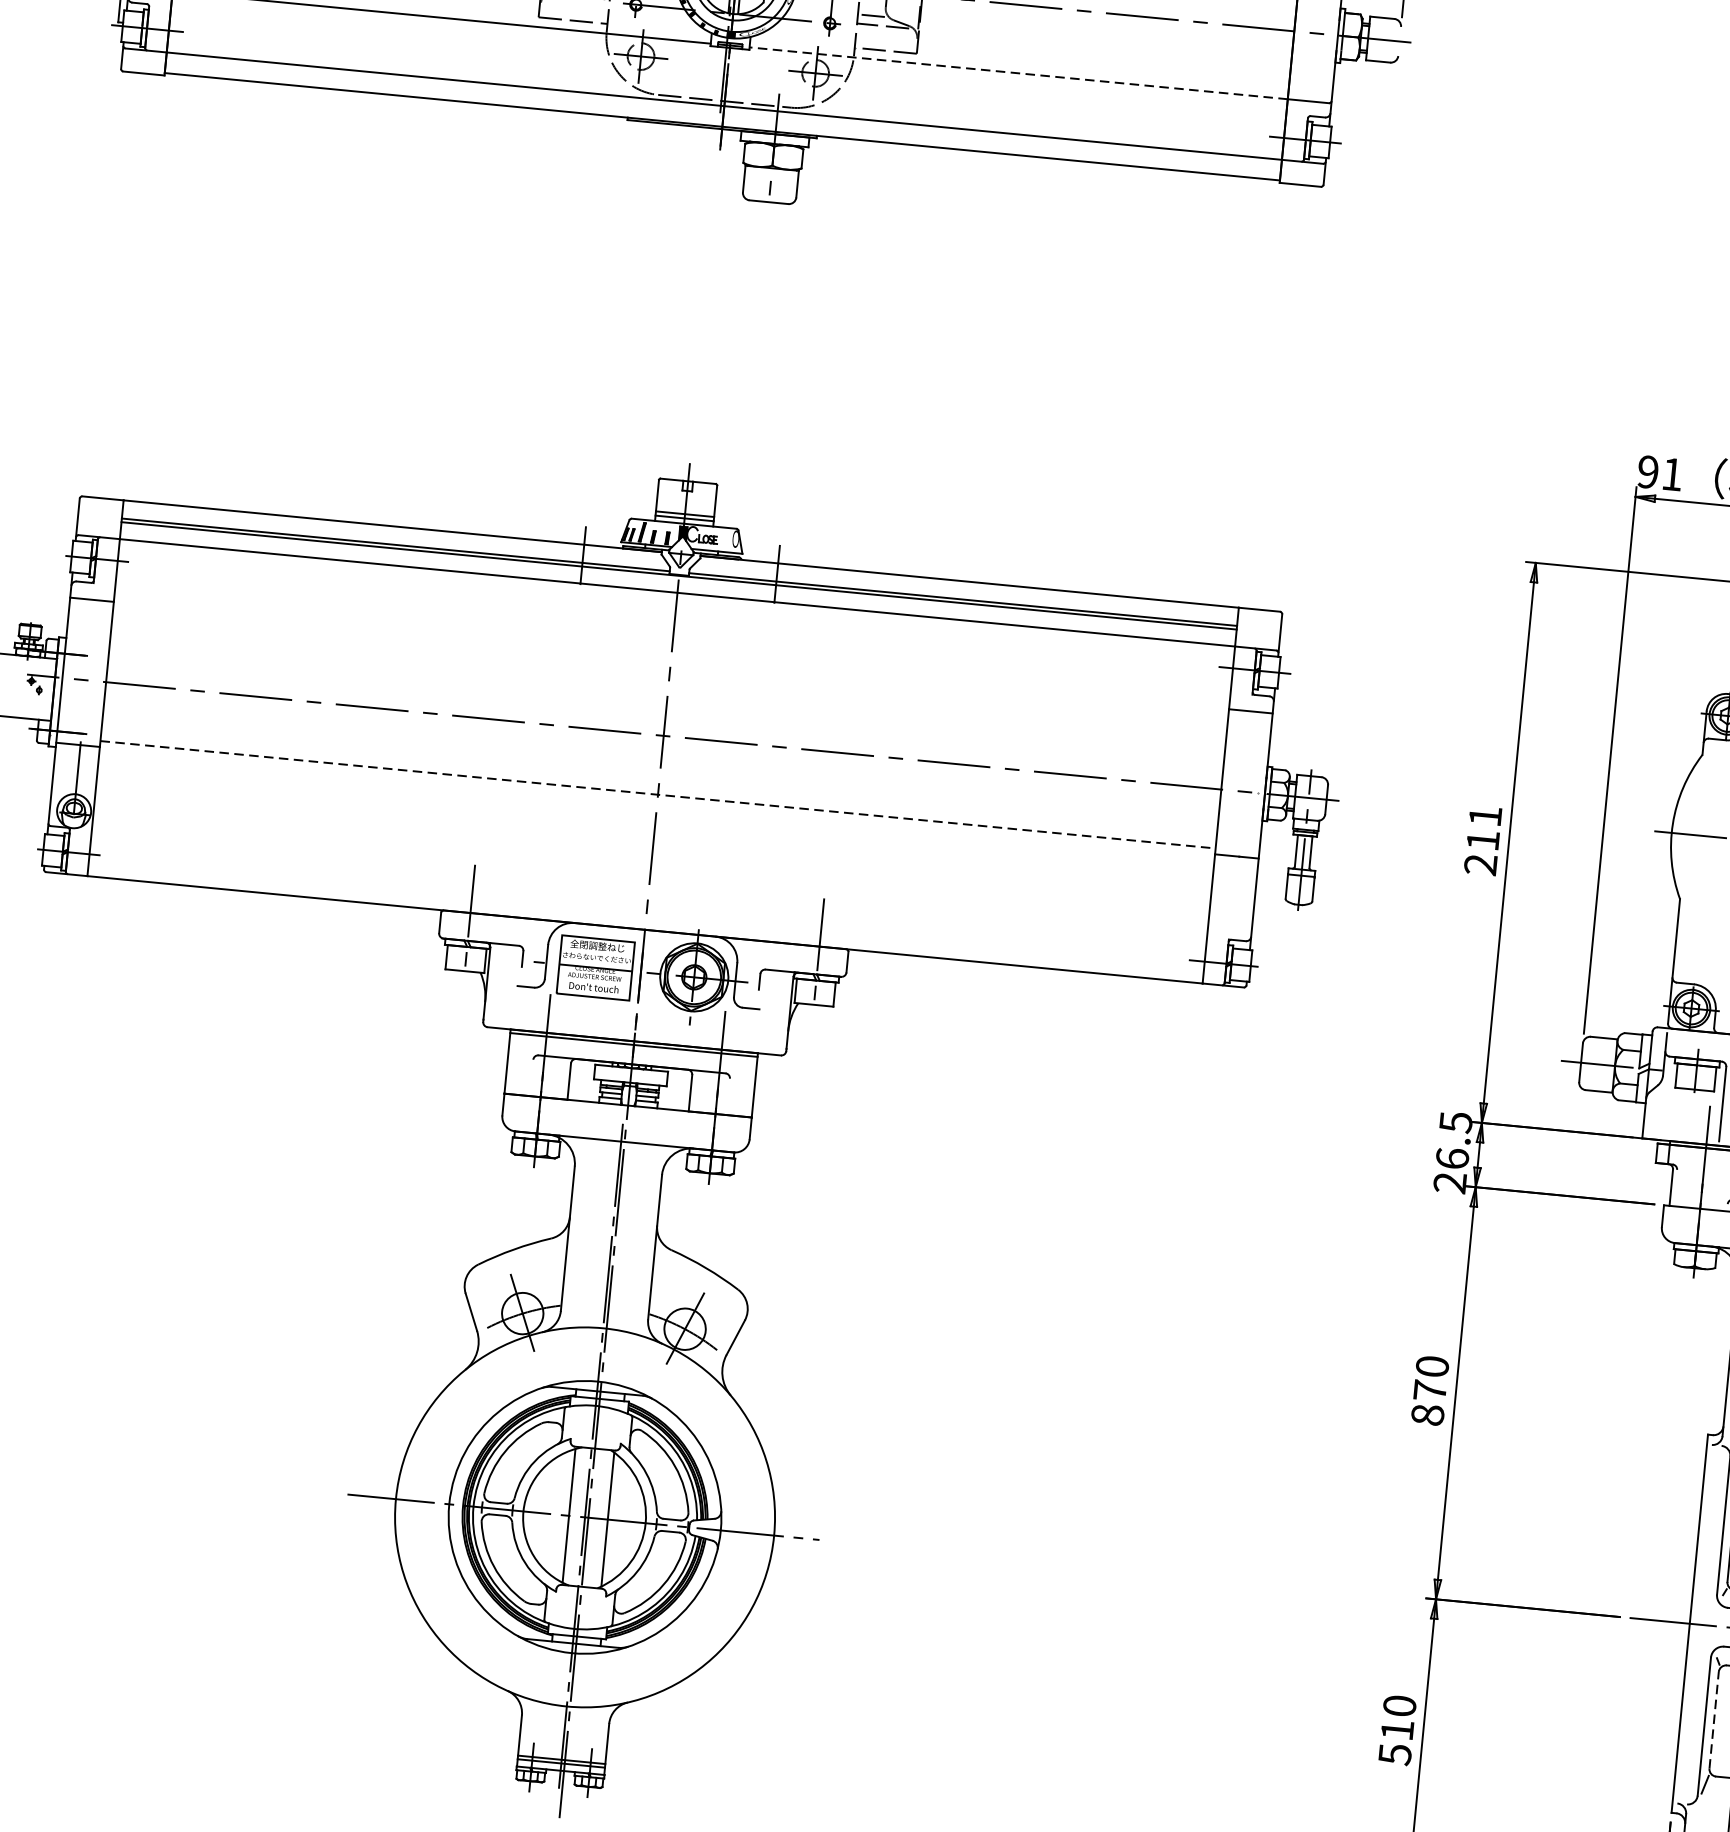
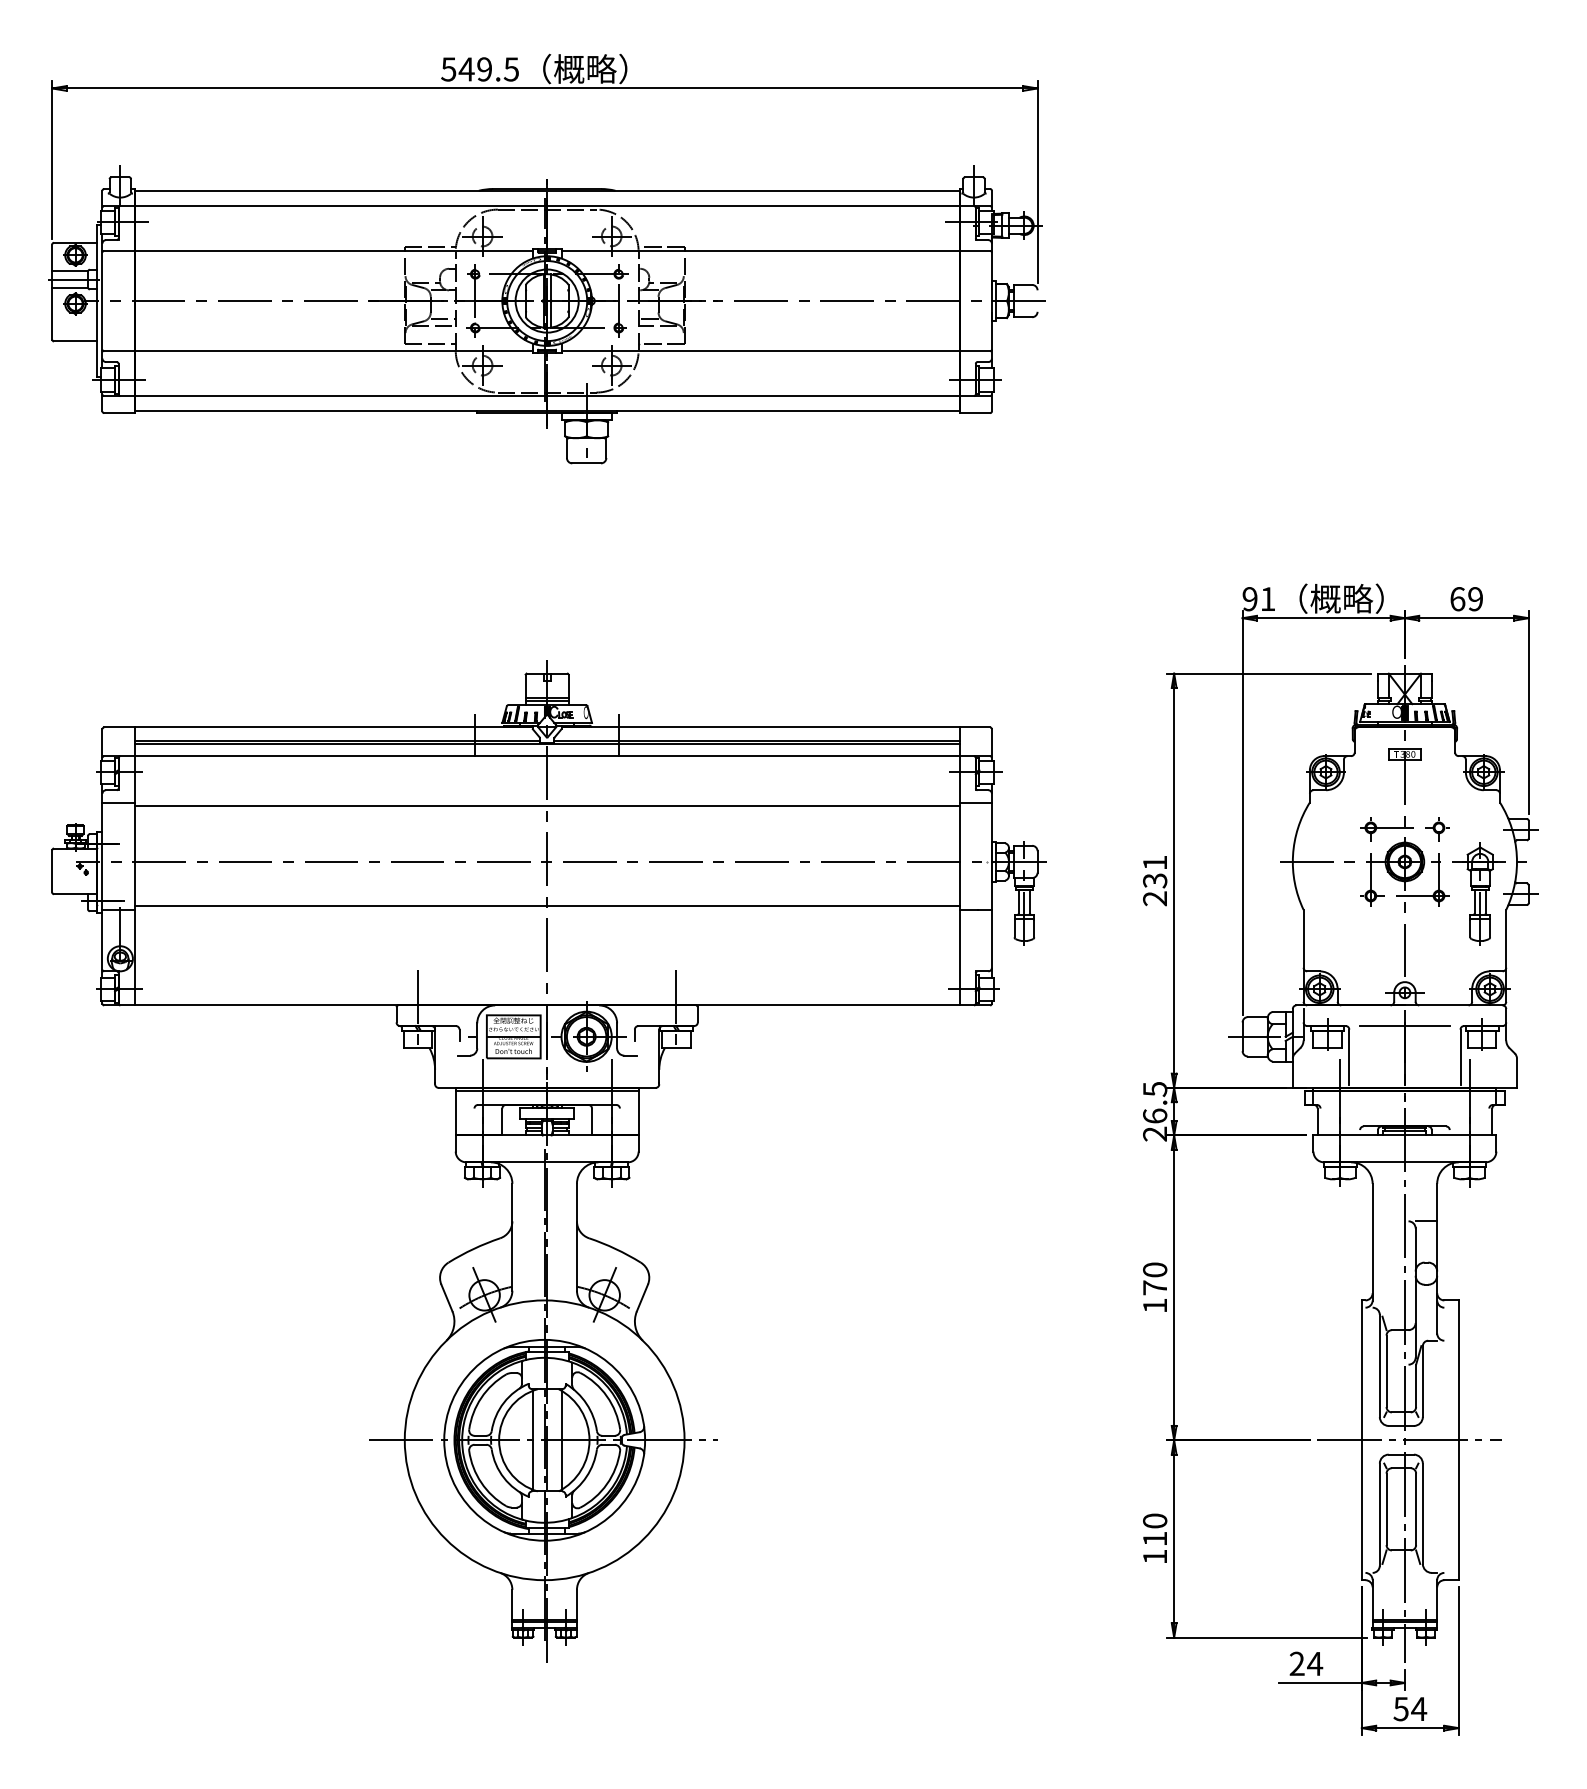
line: (1018, 73) -> (760, 351), dashed -> solid
line: (670, 660) -> (546, 806), added
line: (658, 794) -> (547, 905), dashed -> solid
text: (1483, 840) -> (1155, 880), 211 -> 231
text: (1428, 1414) -> (1155, 1305), 870 -> 170
line: (1714, 1720) -> (1386, 1509), dashed -> solid
text: (1395, 1753) -> (1155, 1556), 510 -> 110

